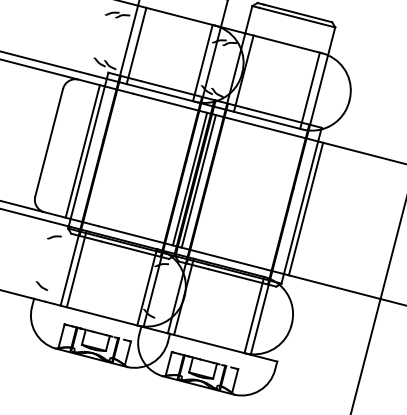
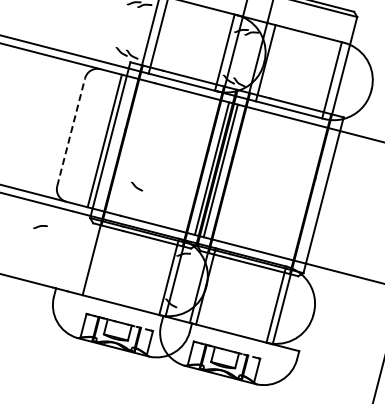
line: (49, 142) -> (71, 132), solid -> dashed
line: (305, 208) -> (327, 198), removed
curve: (54, 237) -> (40, 227), moved
line: (76, 269) -> (98, 259), removed
curve: (41, 285) -> (136, 186), moved

